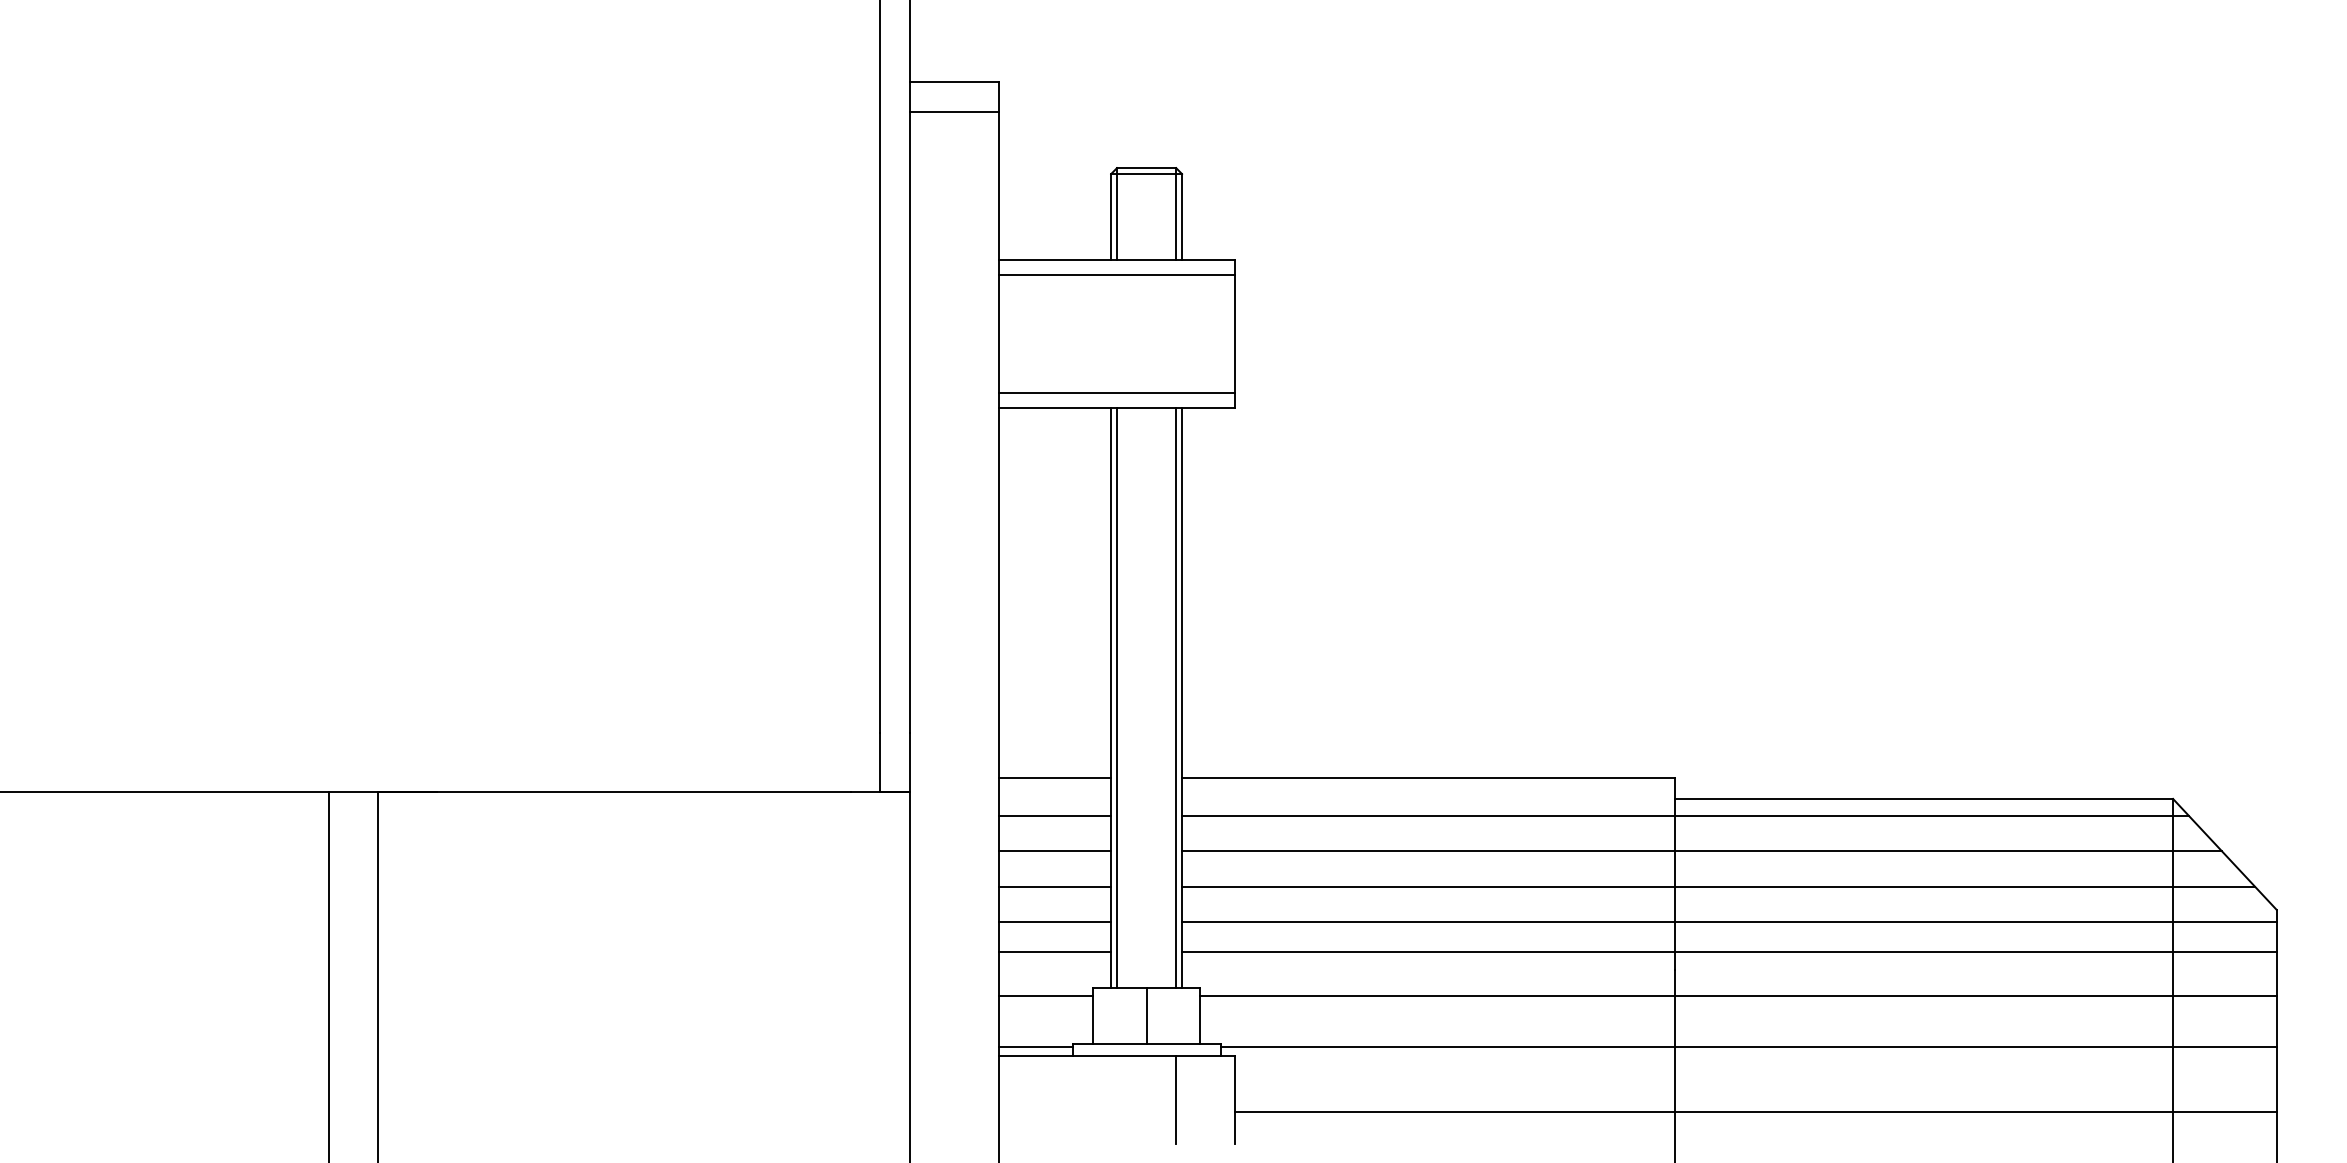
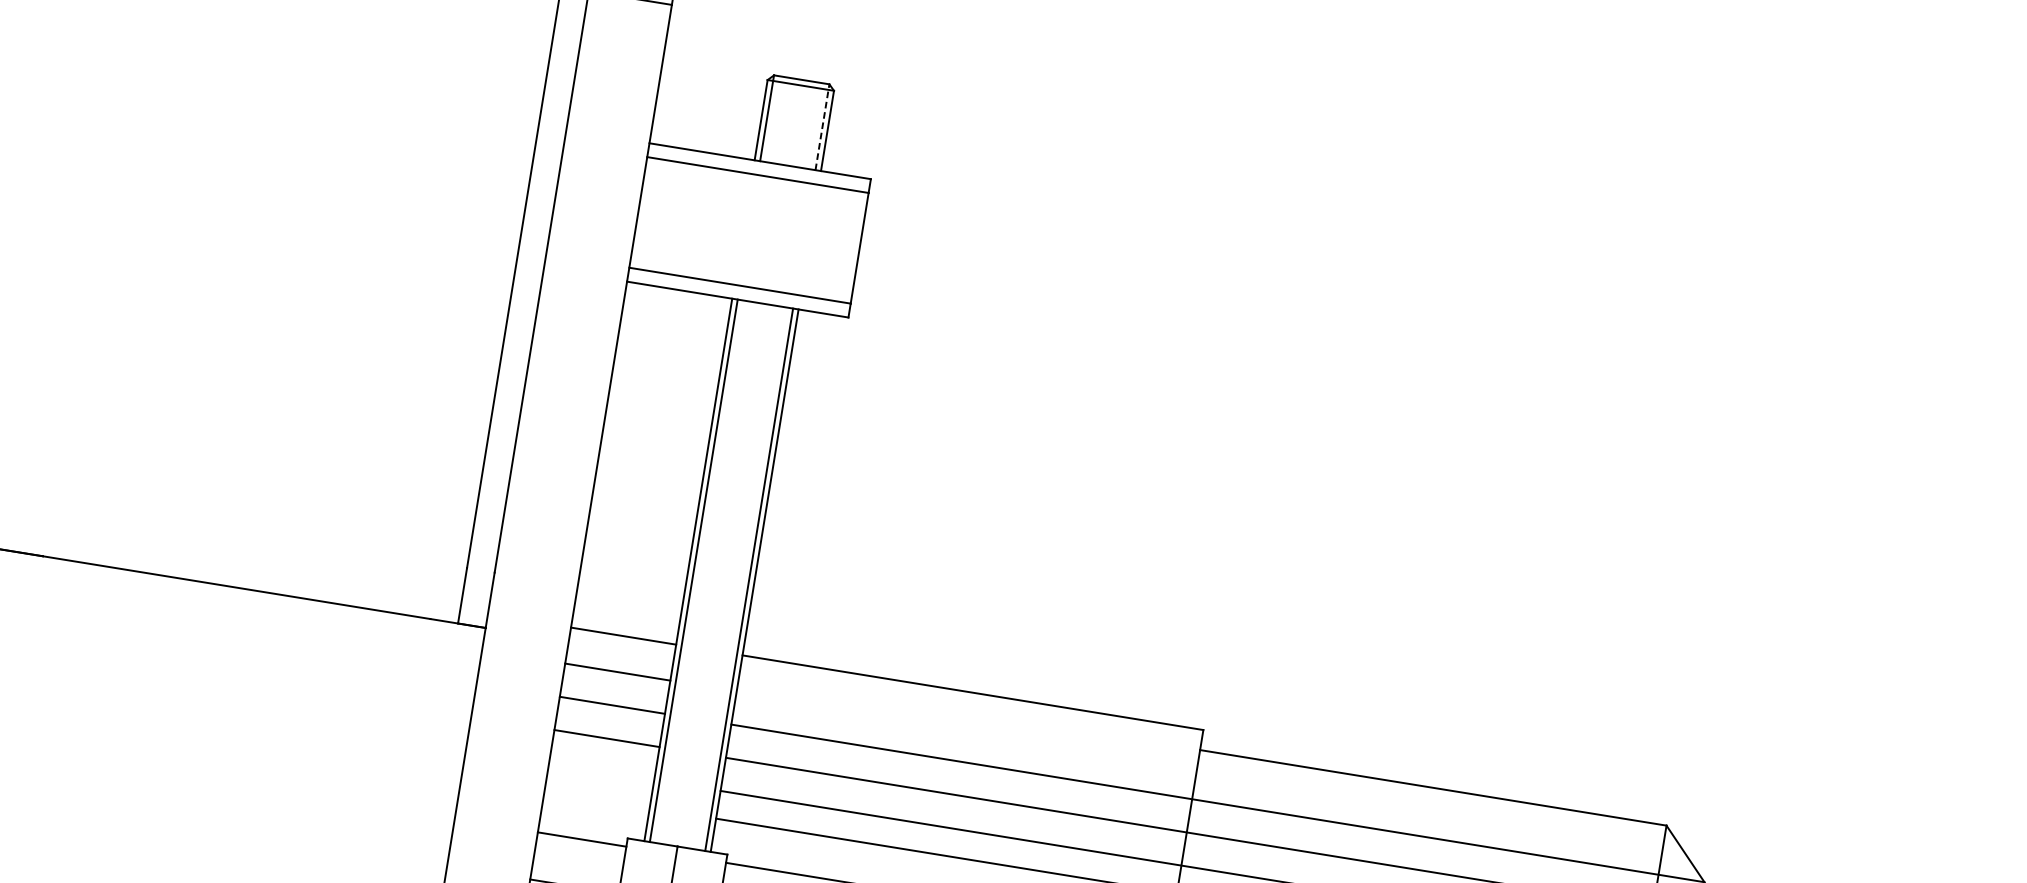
line: (1176, 213) -> (822, 126), solid -> dashed
line: (1685, 815) -> (1207, 767), removed
line: (1054, 922) -> (601, 771), removed
line: (1054, 952) -> (596, 799), removed

